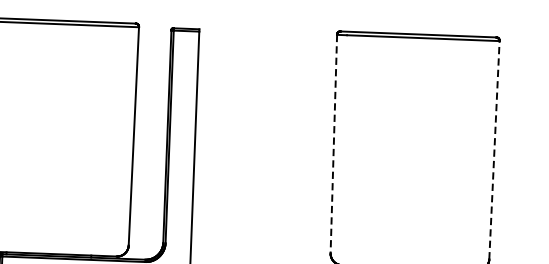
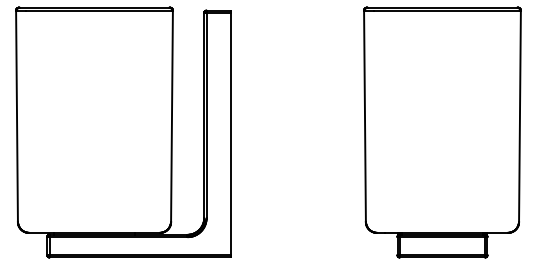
line: (333, 144) -> (364, 116), dashed -> solid
line: (494, 149) -> (519, 115), dashed -> solid

